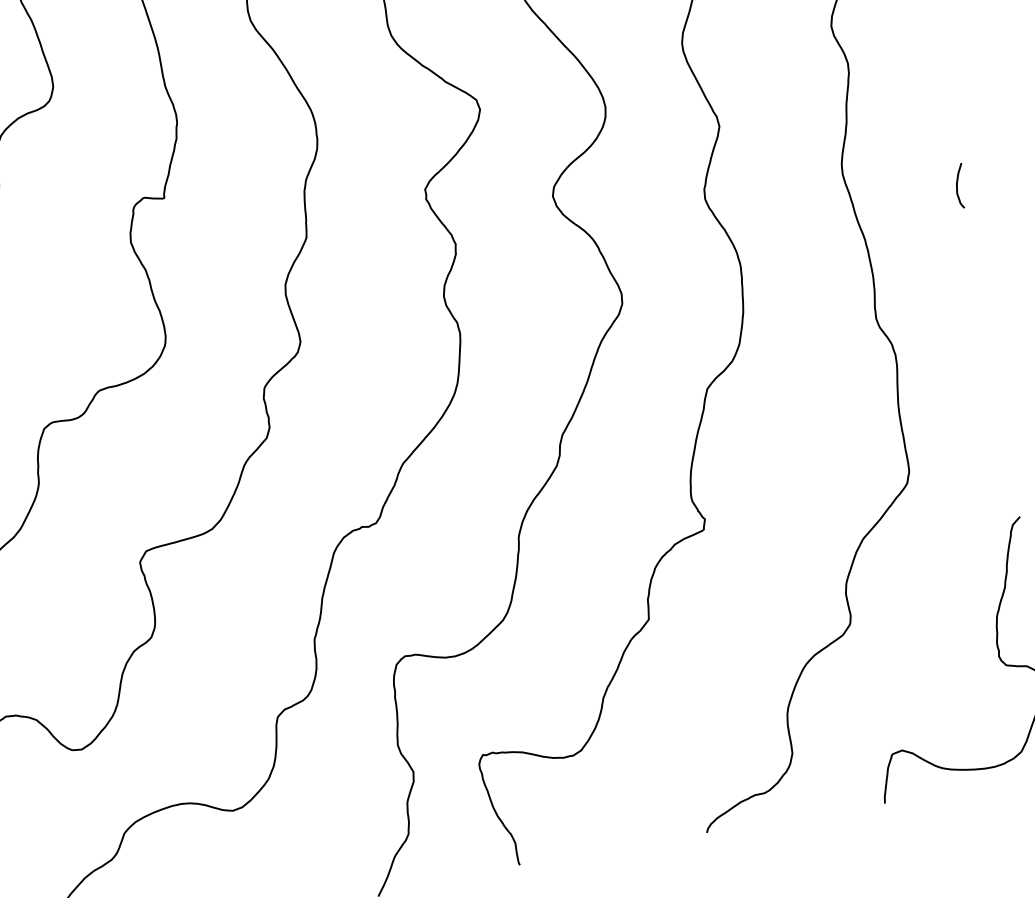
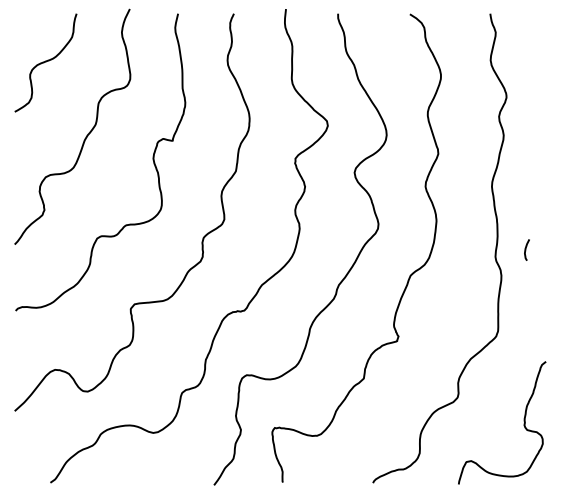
curve: (959, 185) -> (526, 249), moved

